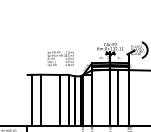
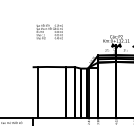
text: (60, 58) -> (49, 31), moved
line: (117, 97) -> (123, 89), removed
line: (40, 99) -> (46, 91), removed

